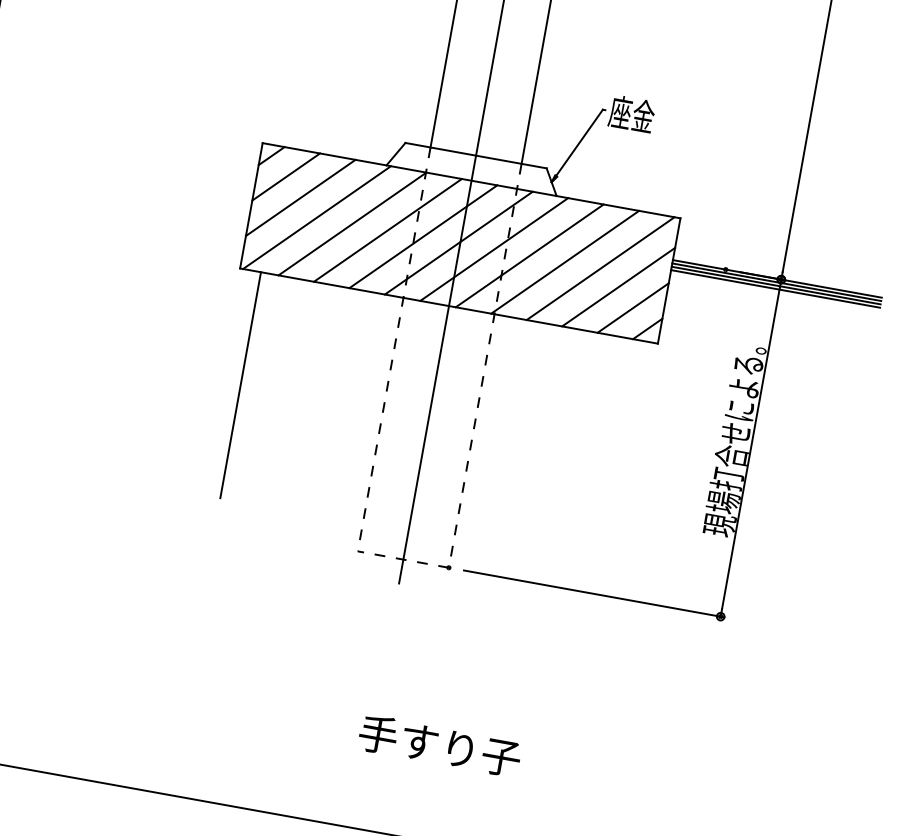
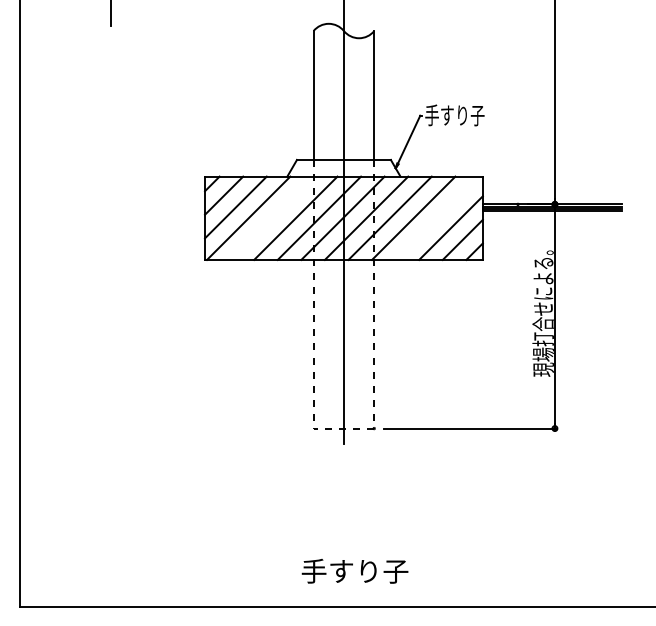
text: (654, 118) -> (454, 115), 座金 -> 手すり子
line: (351, 222) -> (271, 217), removed
line: (599, 267) -> (436, 217), removed
line: (240, 384) -> (218, 334), removed
text: (439, 745) -> (354, 571), moved

